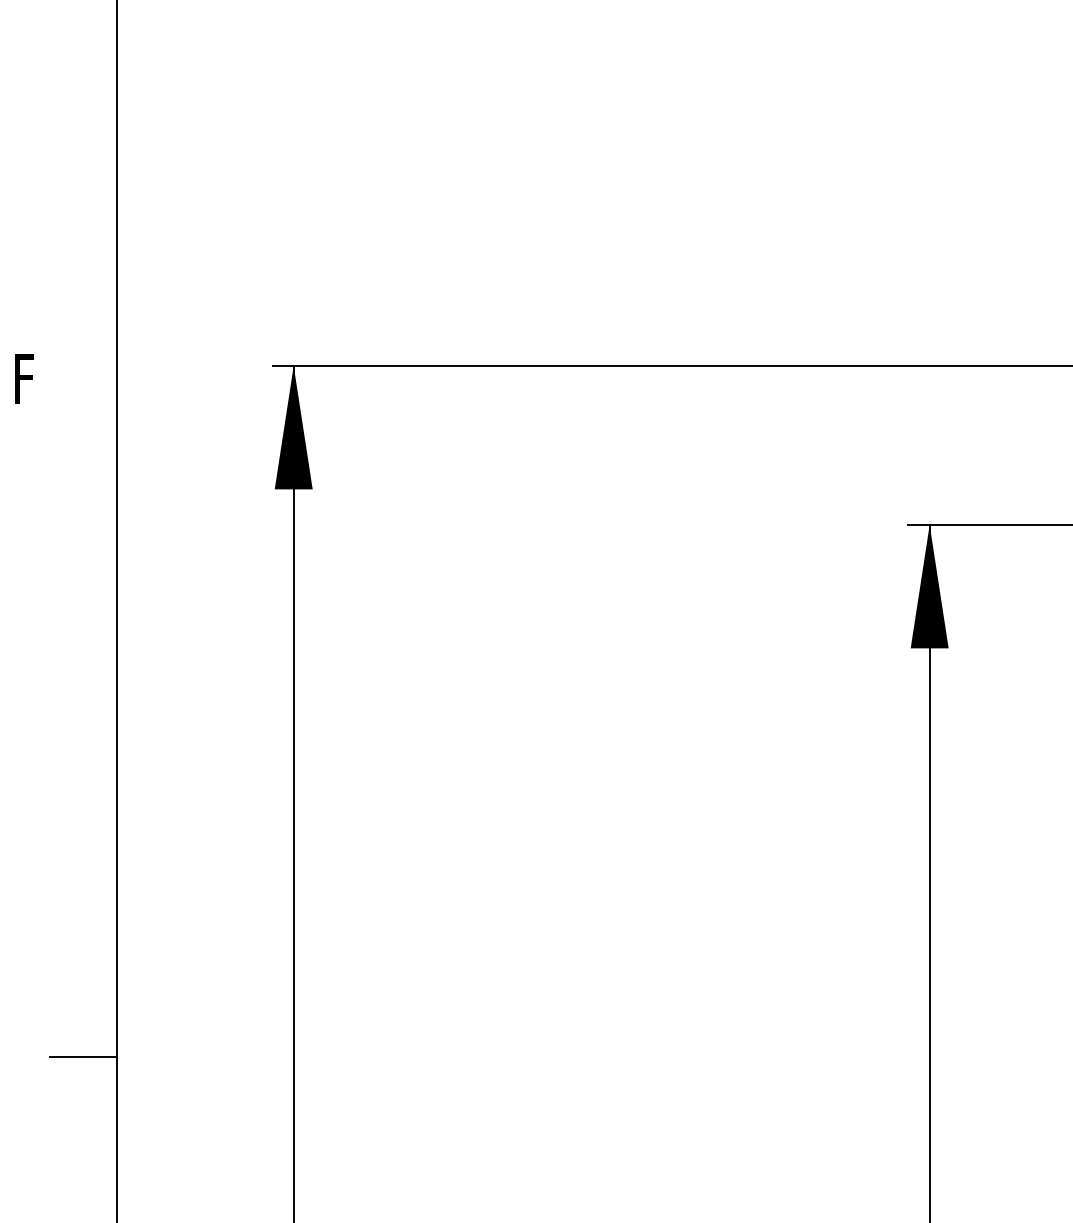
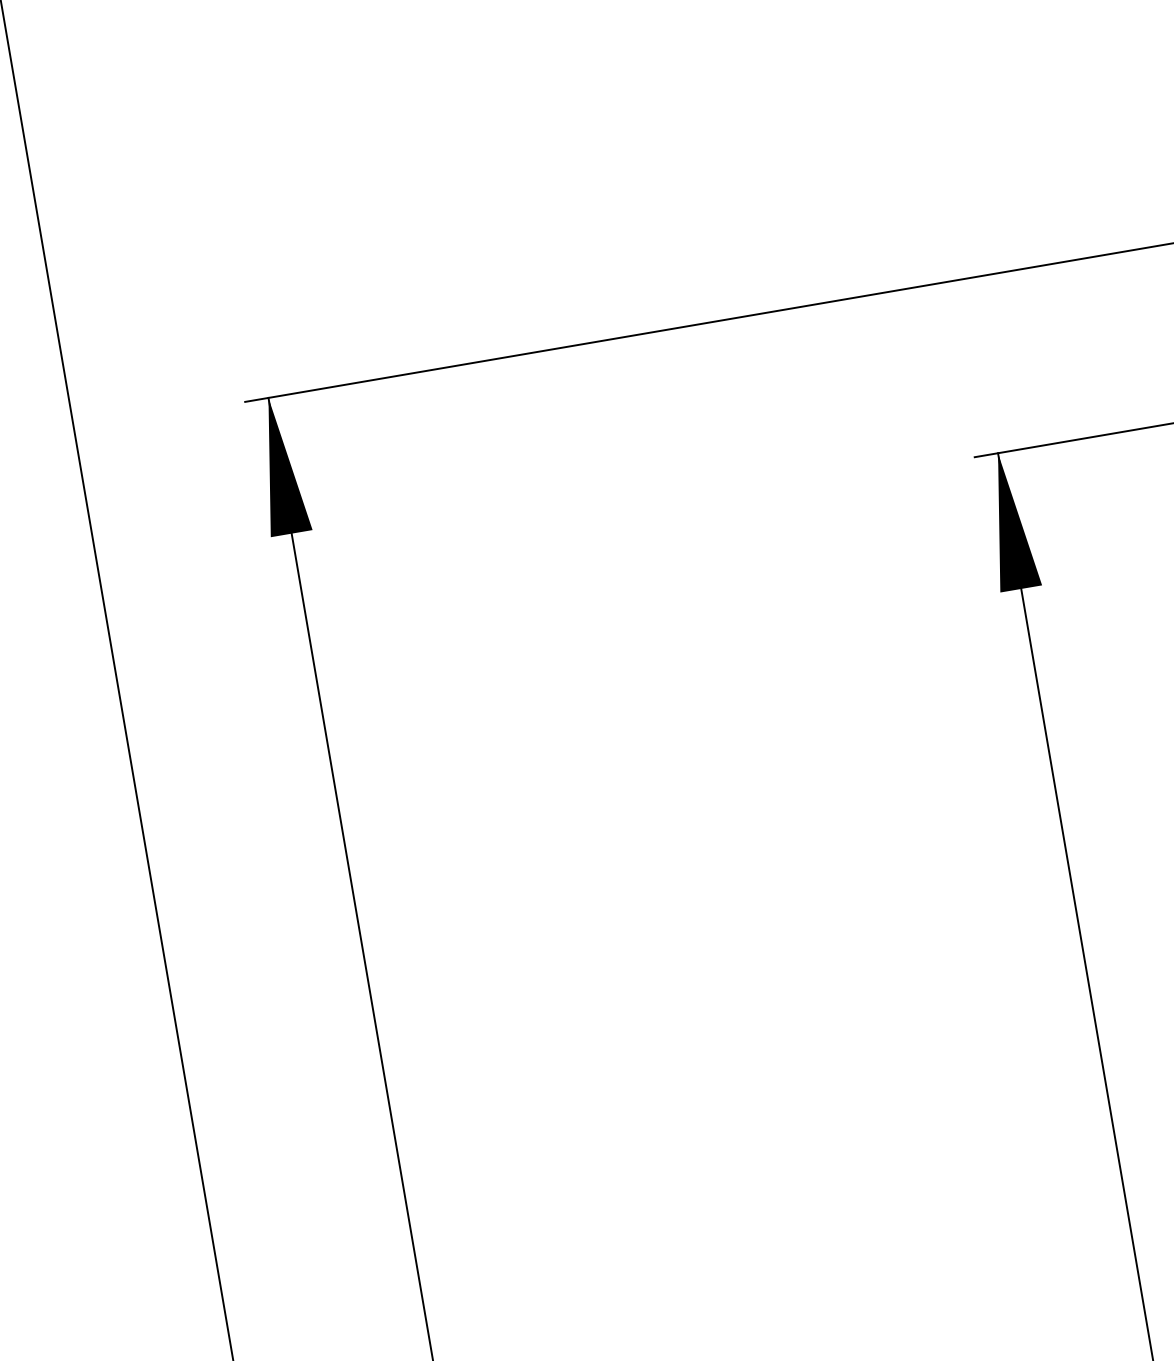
line: (83, 1057) -> (167, 1198), removed

